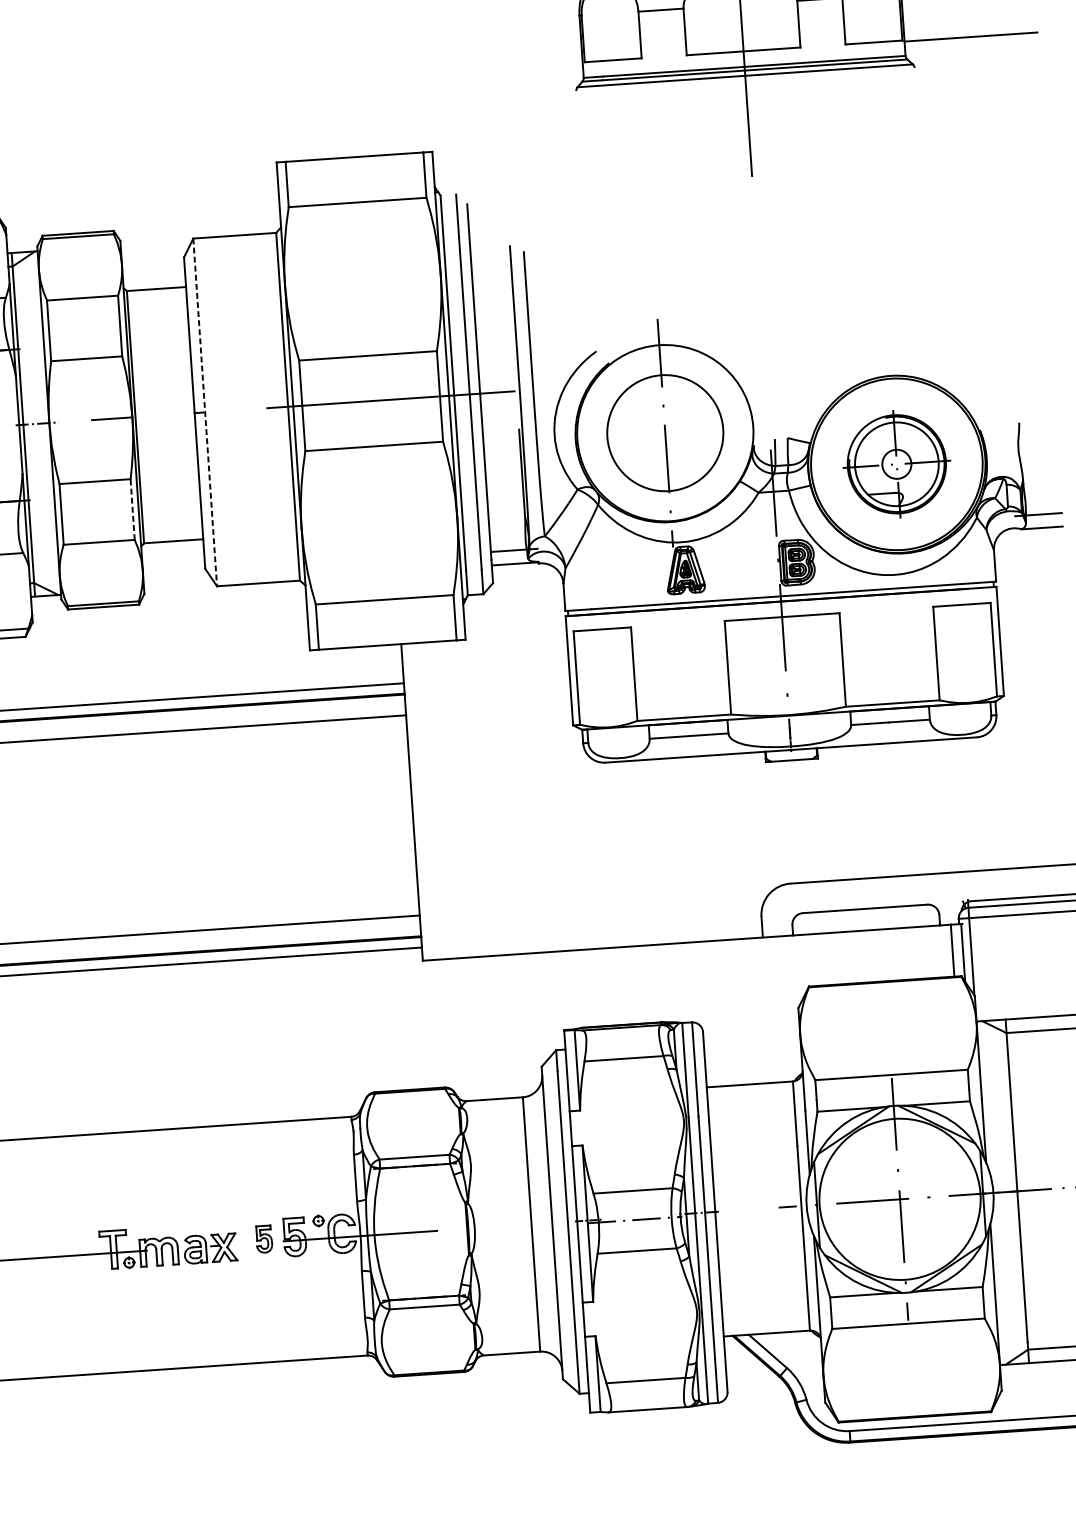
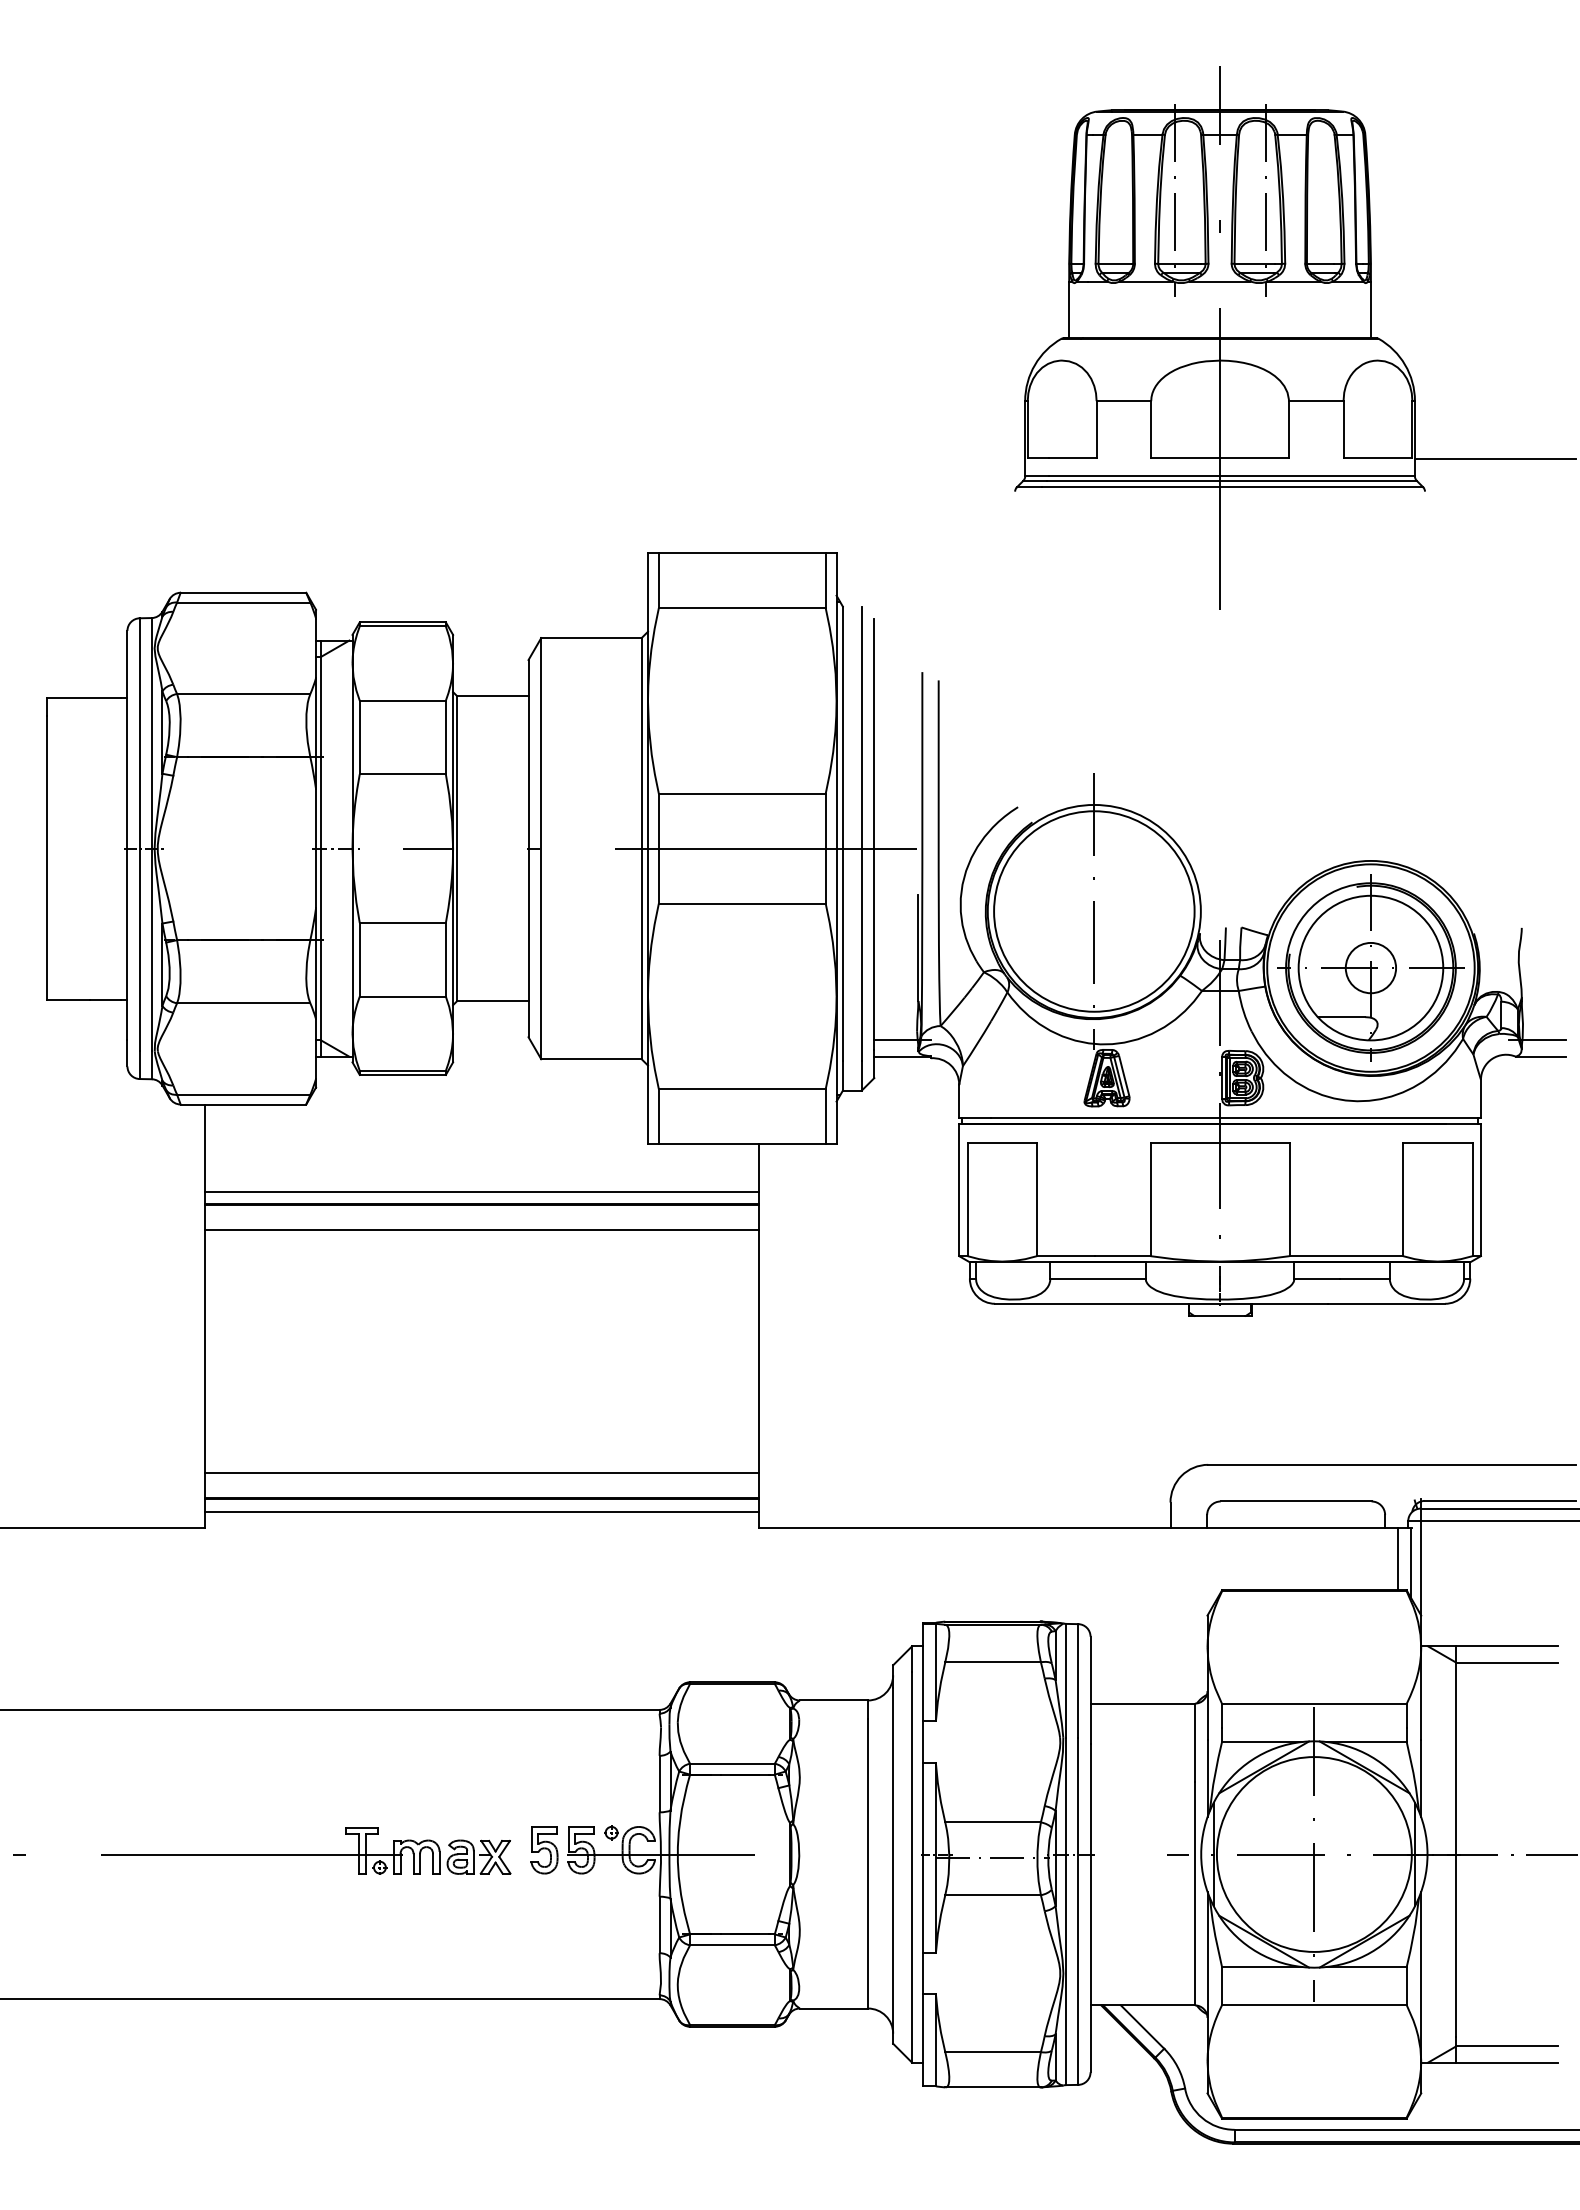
line: (205, 412) -> (541, 848), dashed -> solid
circle: (665, 433) -> (1094, 911), size x1.43
part: (896, 463) -> (1370, 967), size x1.43
line: (132, 509) -> (445, 959), dashed -> solid
part: (264, 1239) -> (544, 1850), size x1.43

